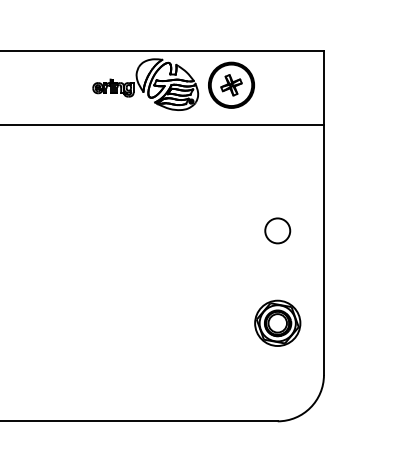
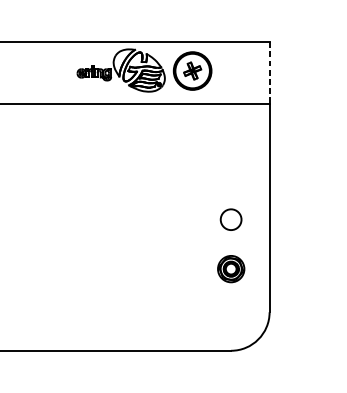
line: (323, 87) -> (269, 72), solid -> dashed
circle: (277, 230) -> (230, 219), moved
part: (277, 322) -> (230, 268), size x0.7

